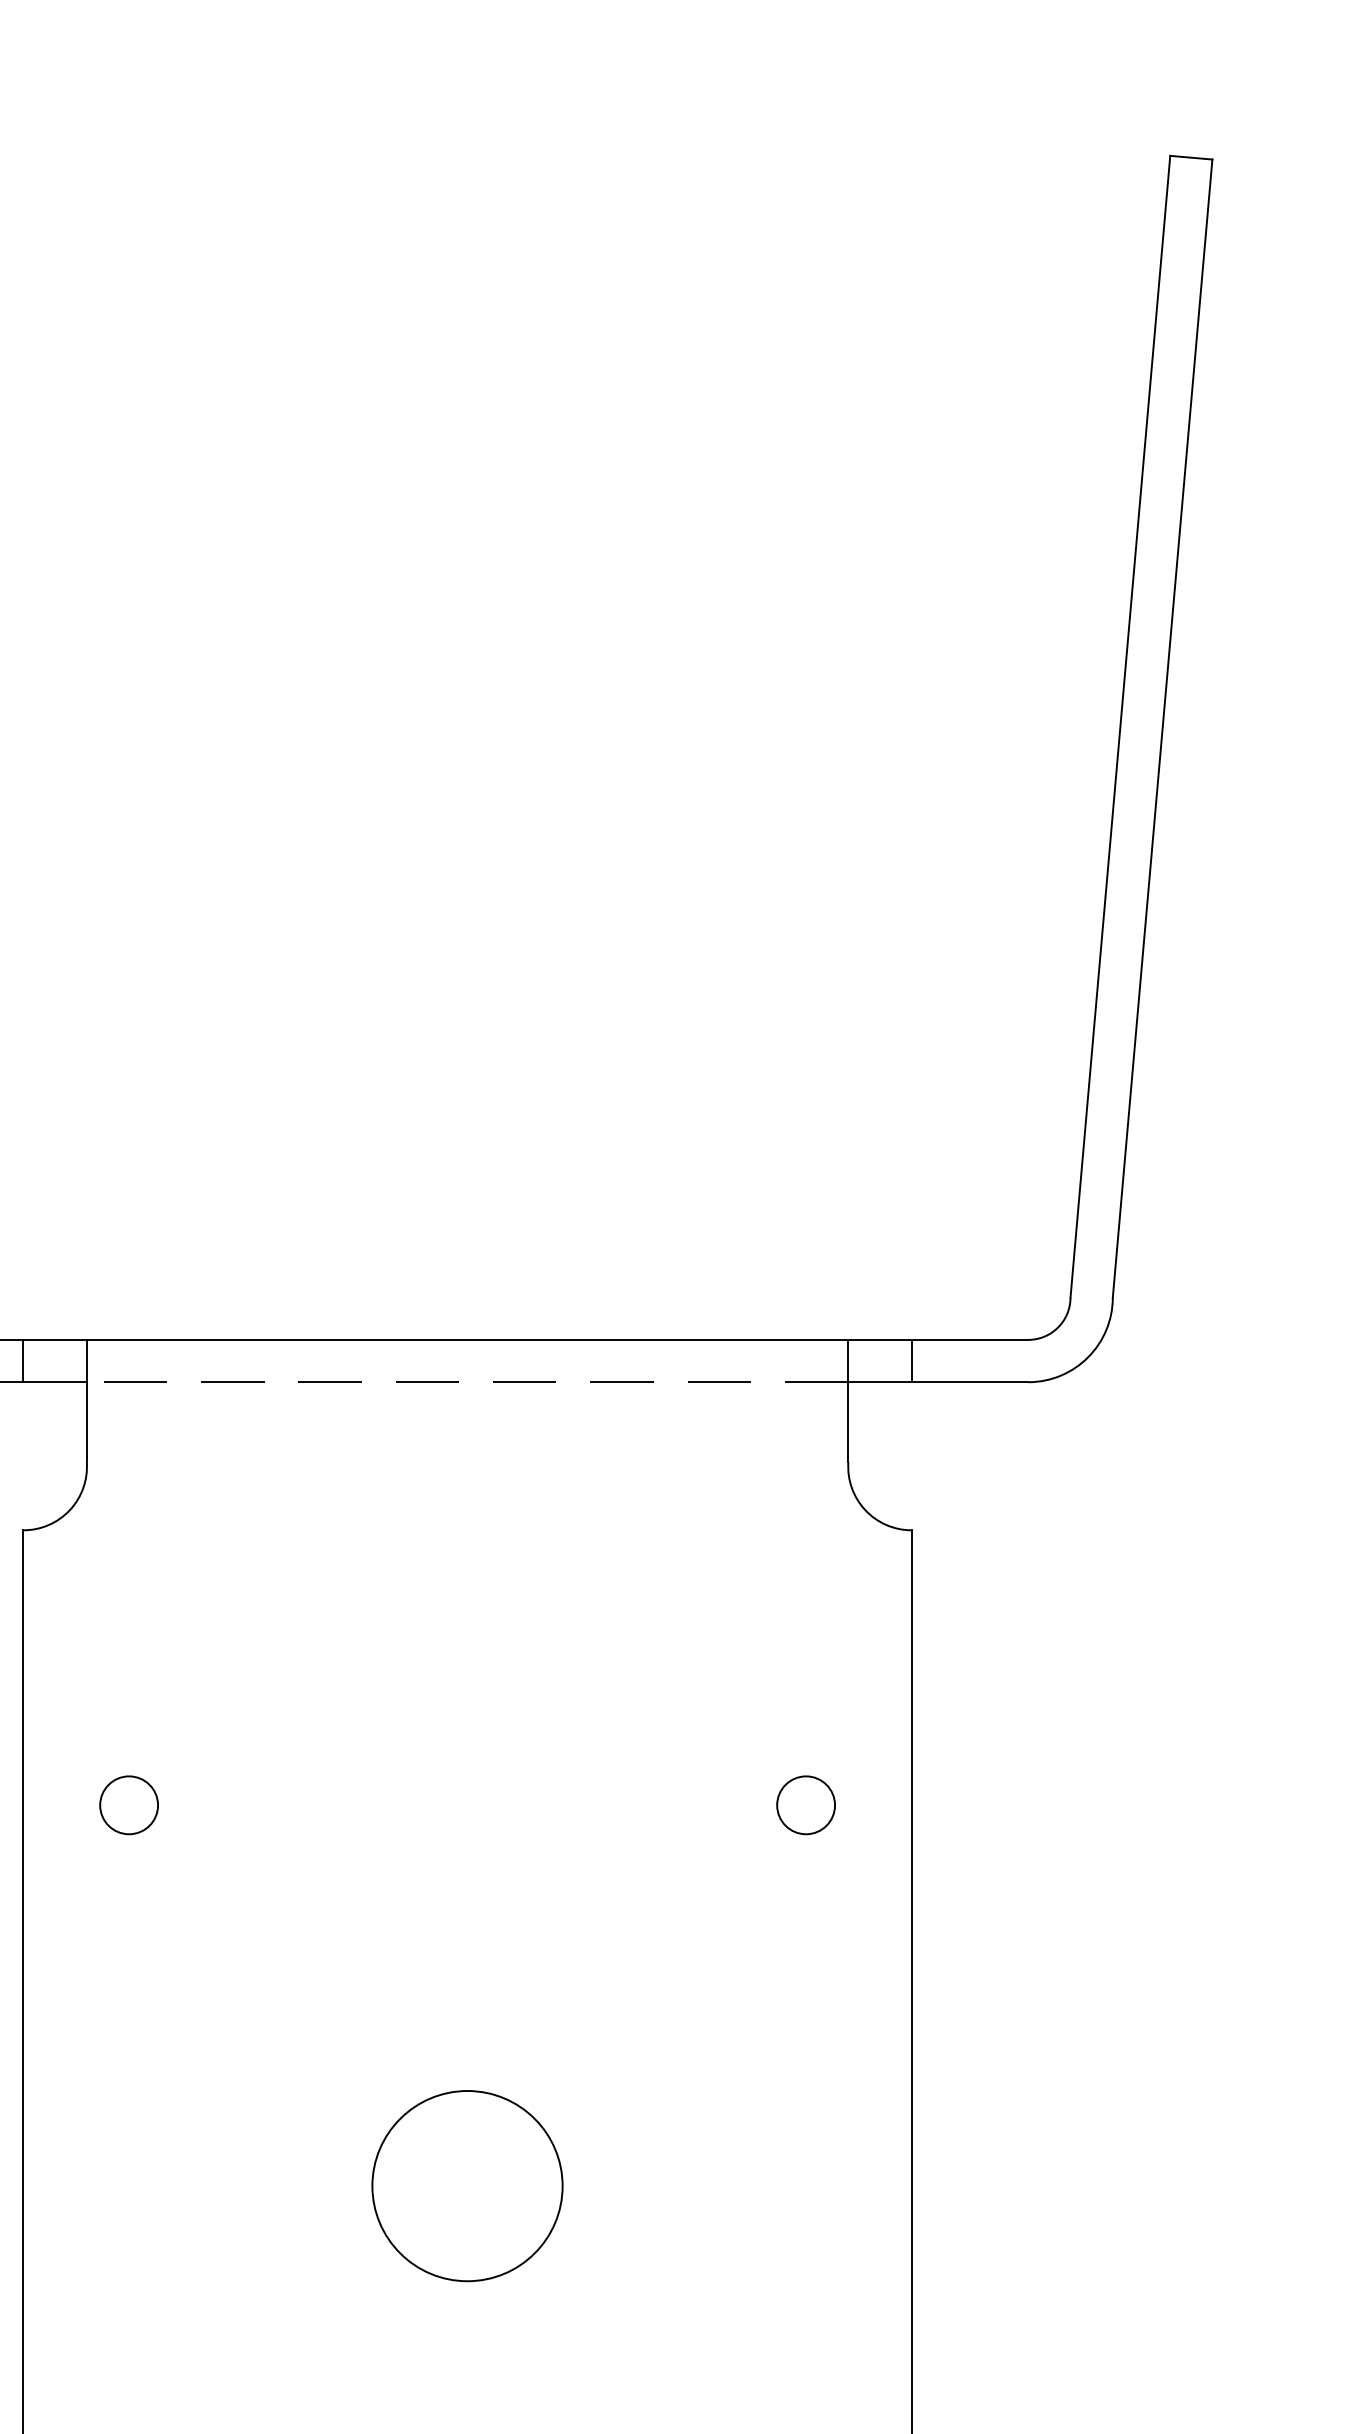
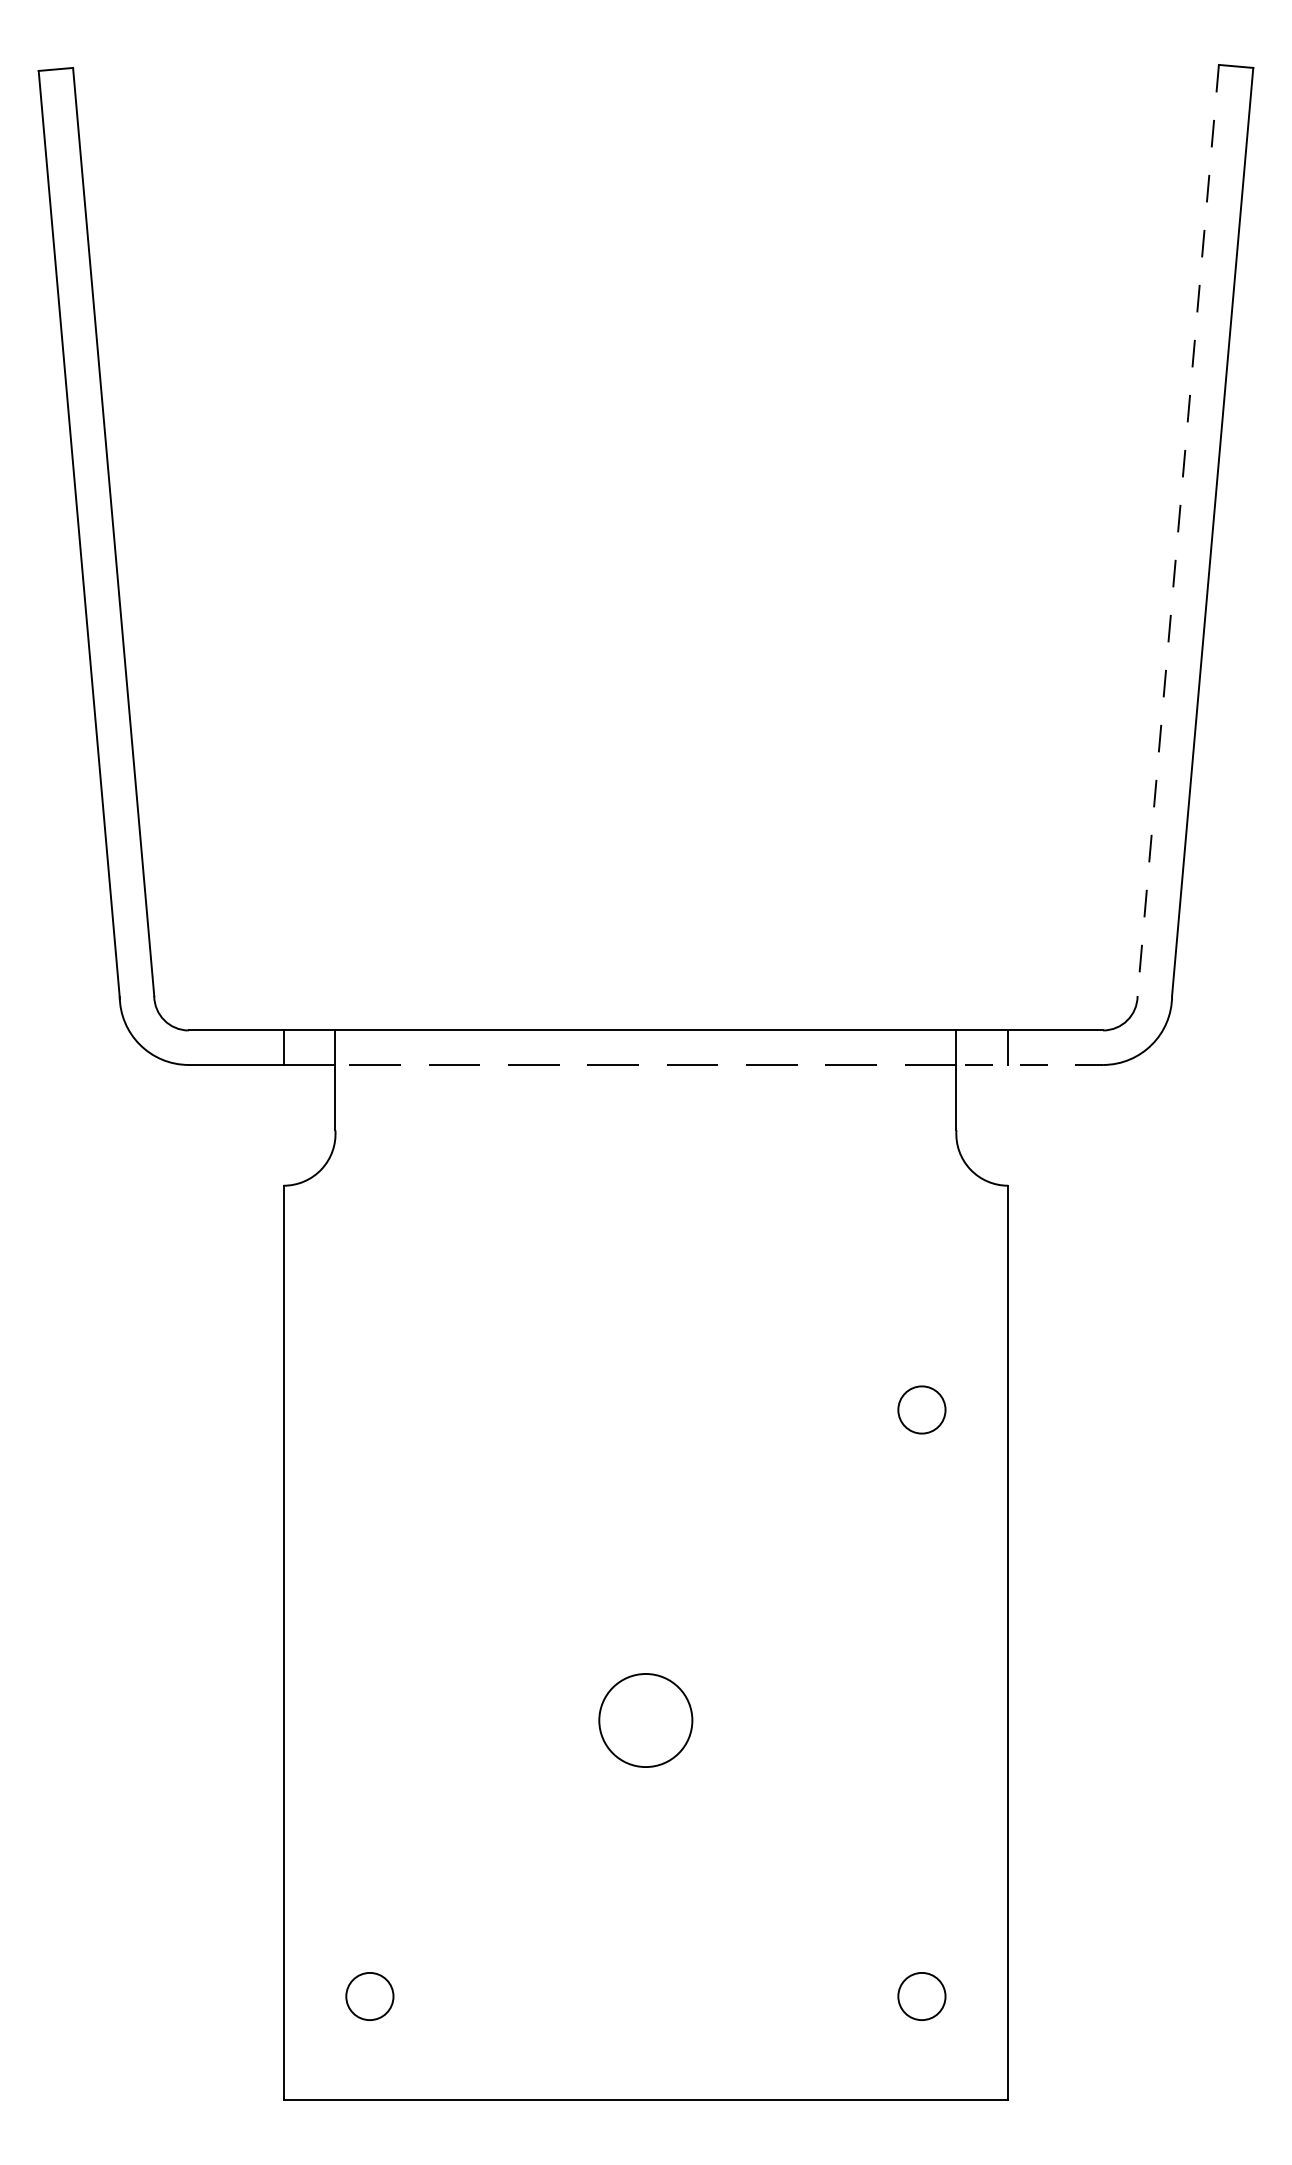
line: (1120, 726) -> (1178, 530), solid -> dashed
line: (937, 1381) -> (1029, 1064), solid -> dashed
circle: (128, 1804) -> (369, 1409), removed
circle: (467, 2186) -> (645, 1720), size x0.6

